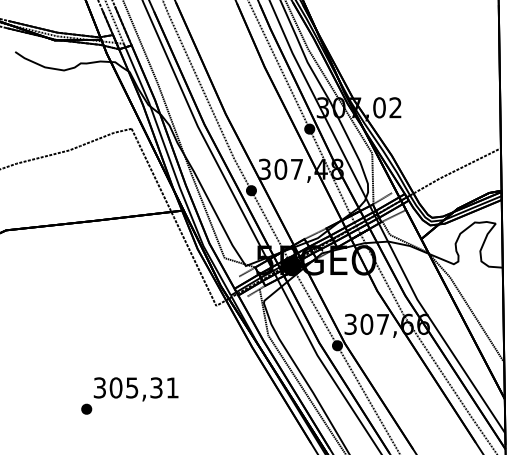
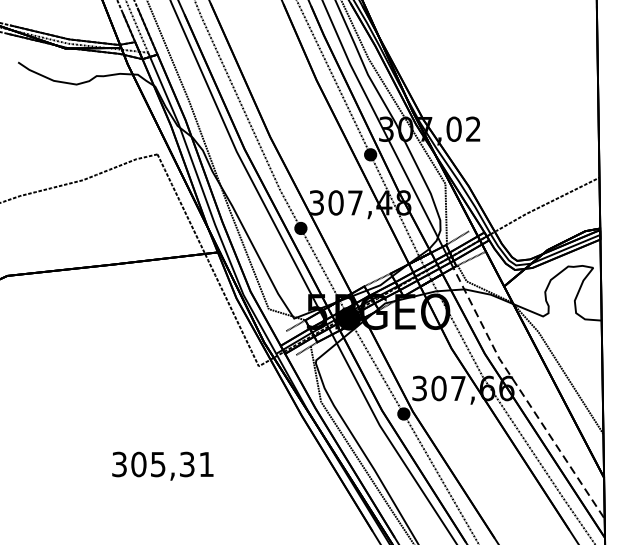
line: (436, 328) -> (522, 393), solid -> dashed
part: (86, 408) -> (103, 489), removed

